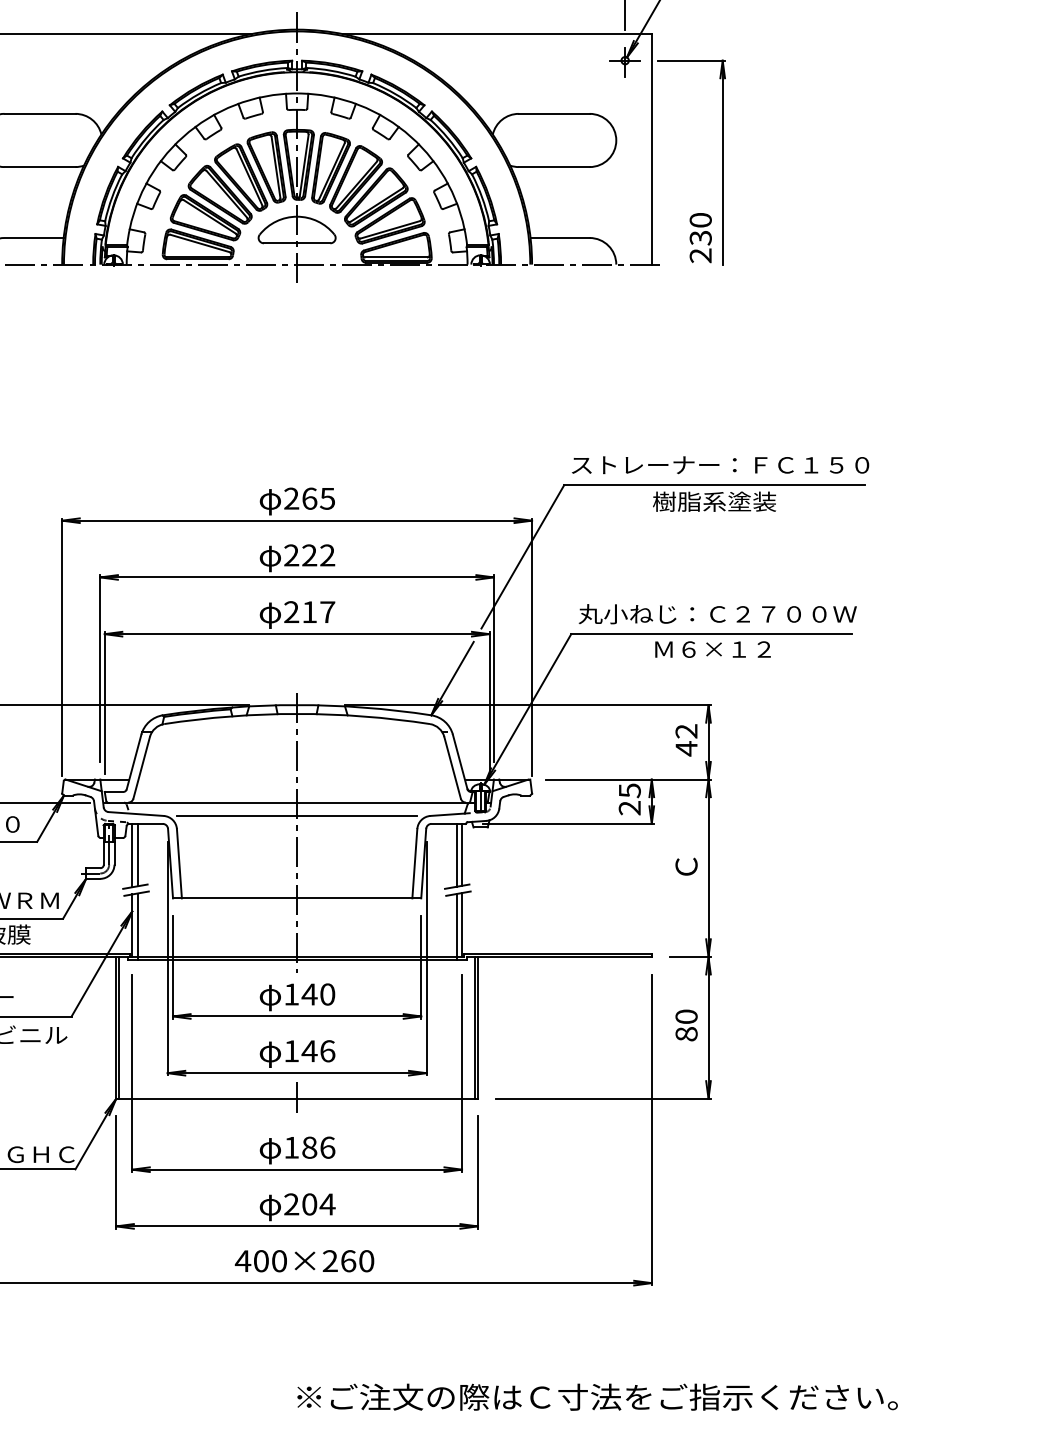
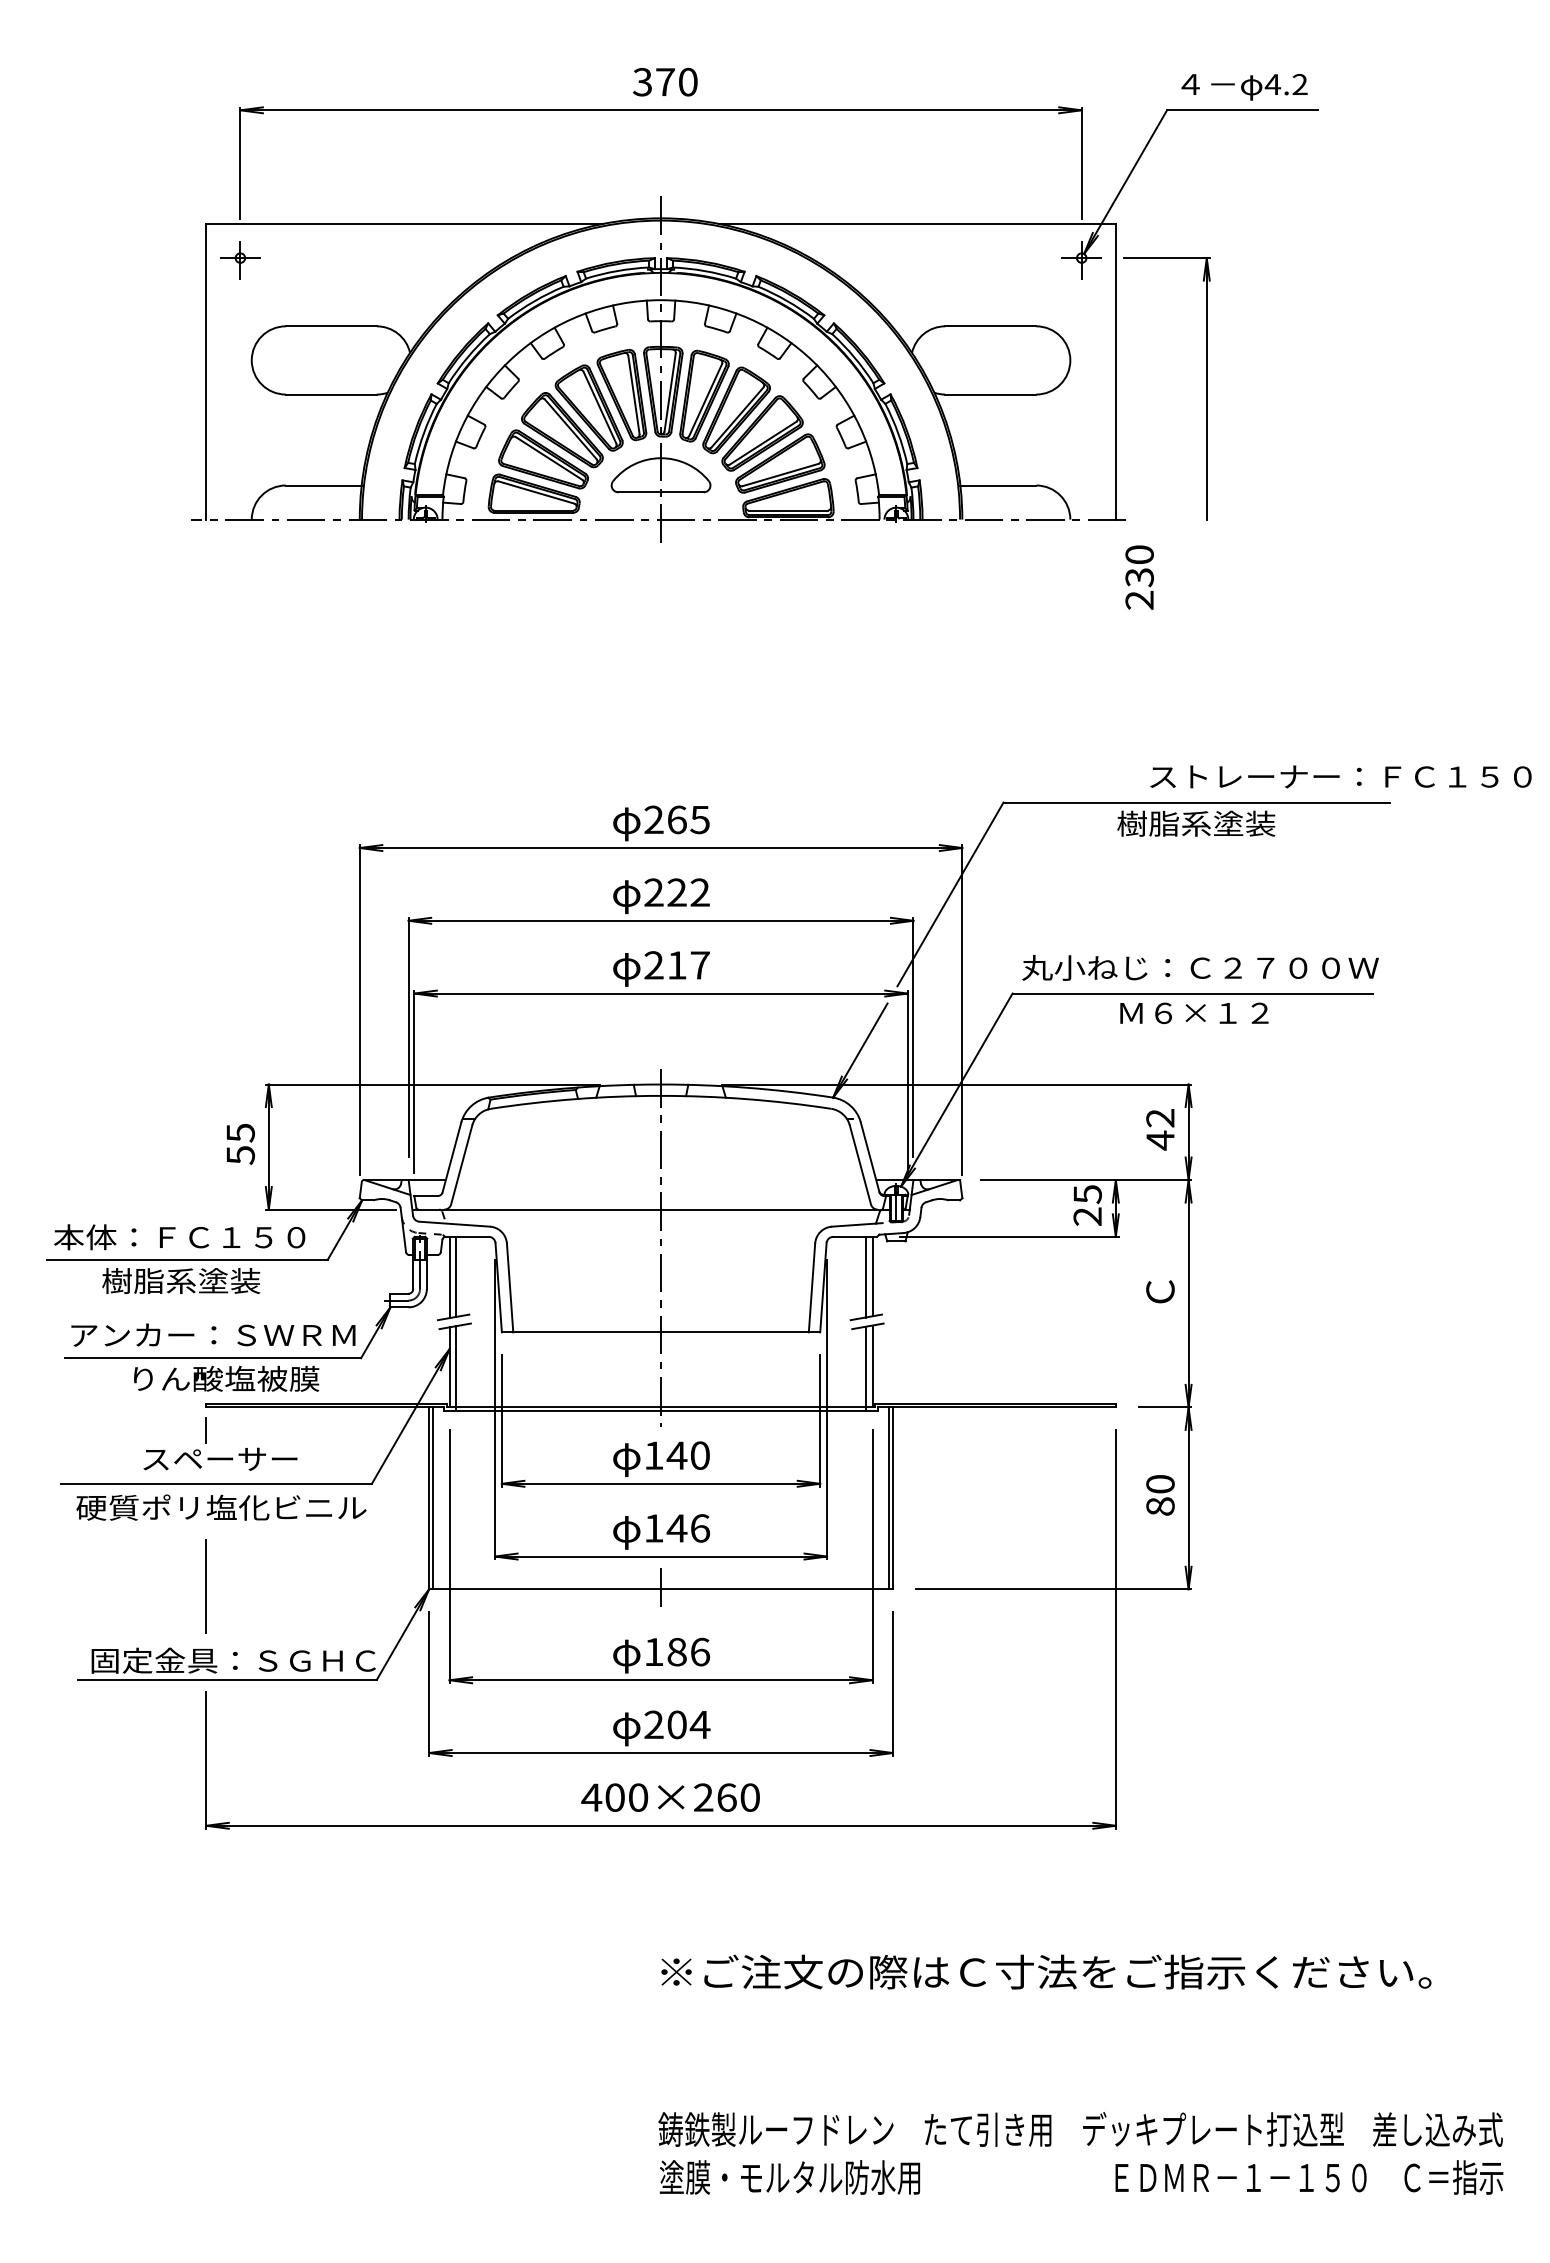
text: (700, 237) -> (1139, 577), moved
text: (720, 464) -> (1340, 776), moved
line: (296, 815) -> (660, 1226), removed

